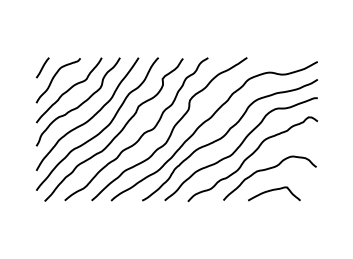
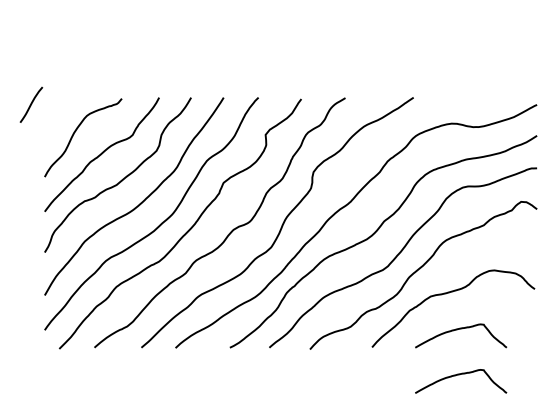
line: (42, 67) -> (30, 104), moved
curve: (274, 216) -> (461, 375), added

